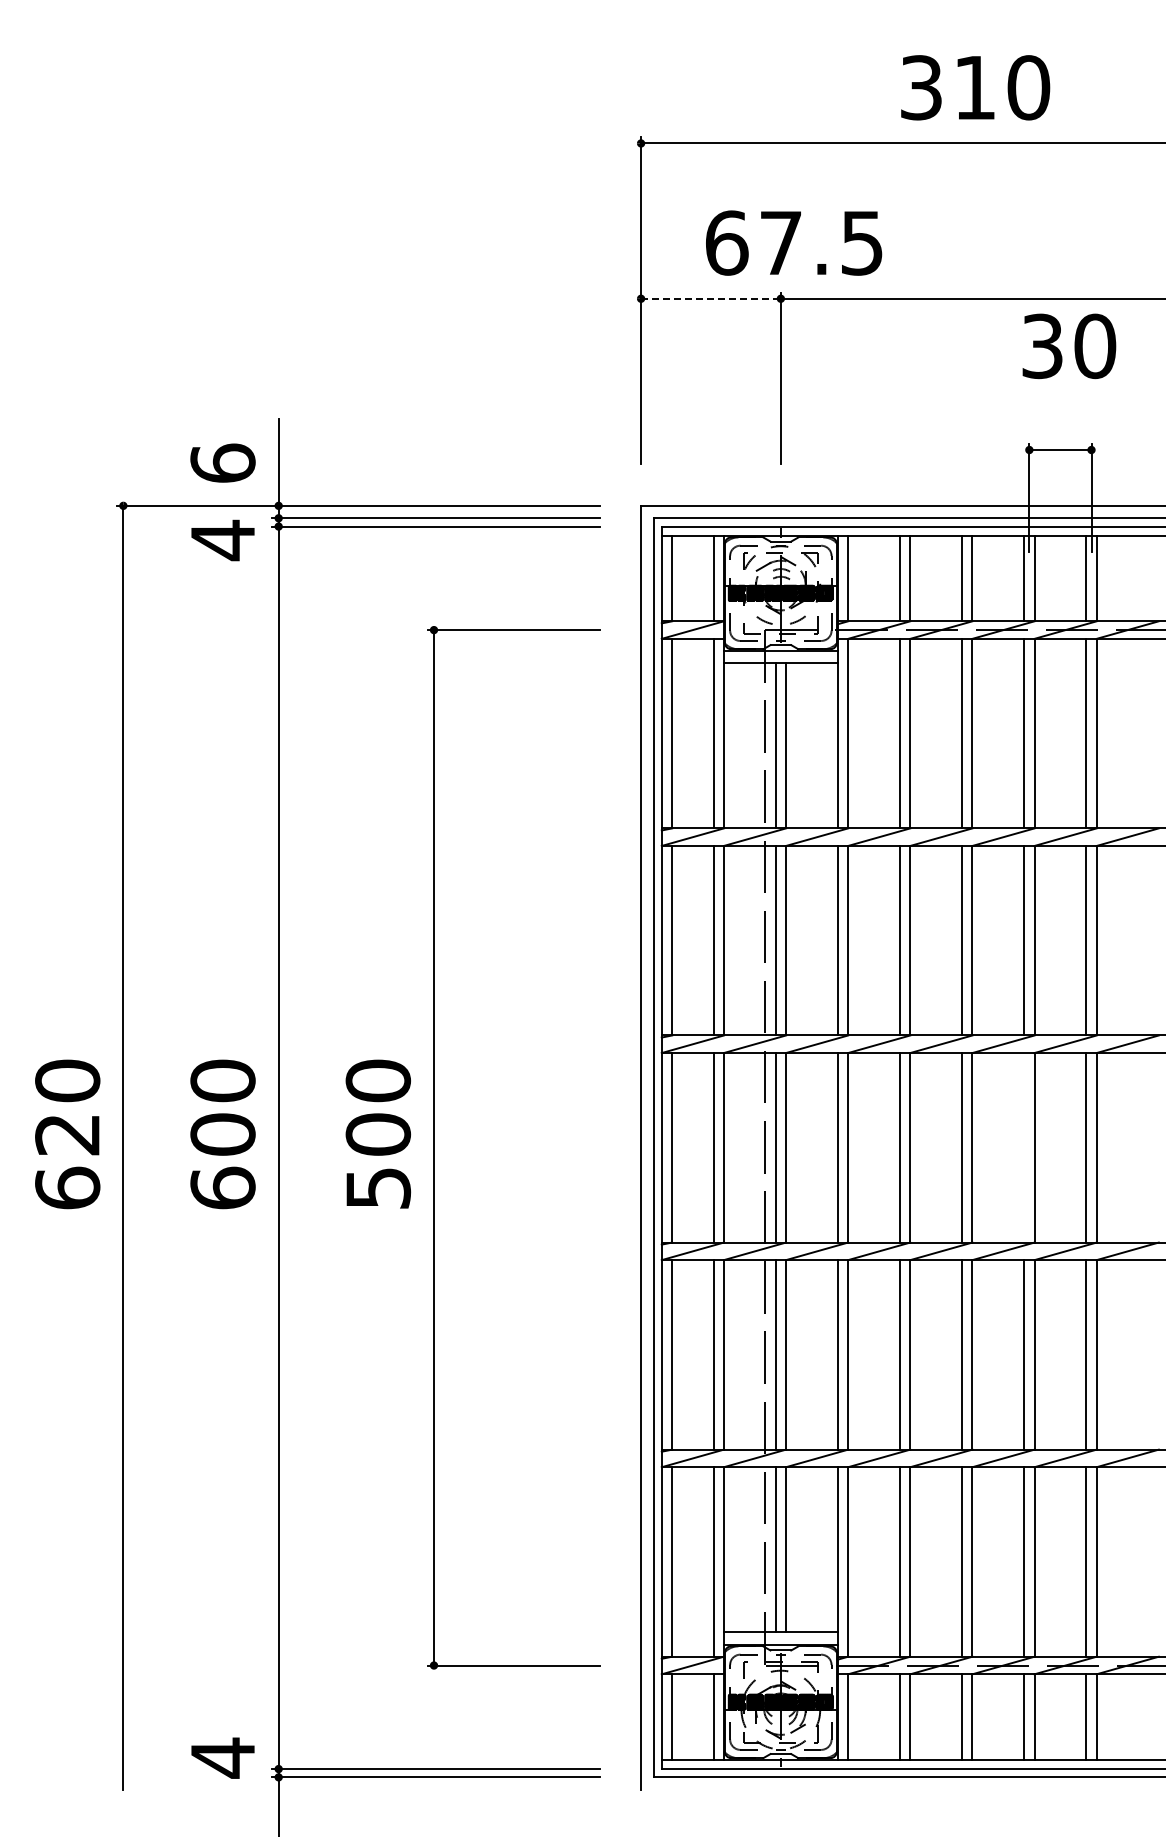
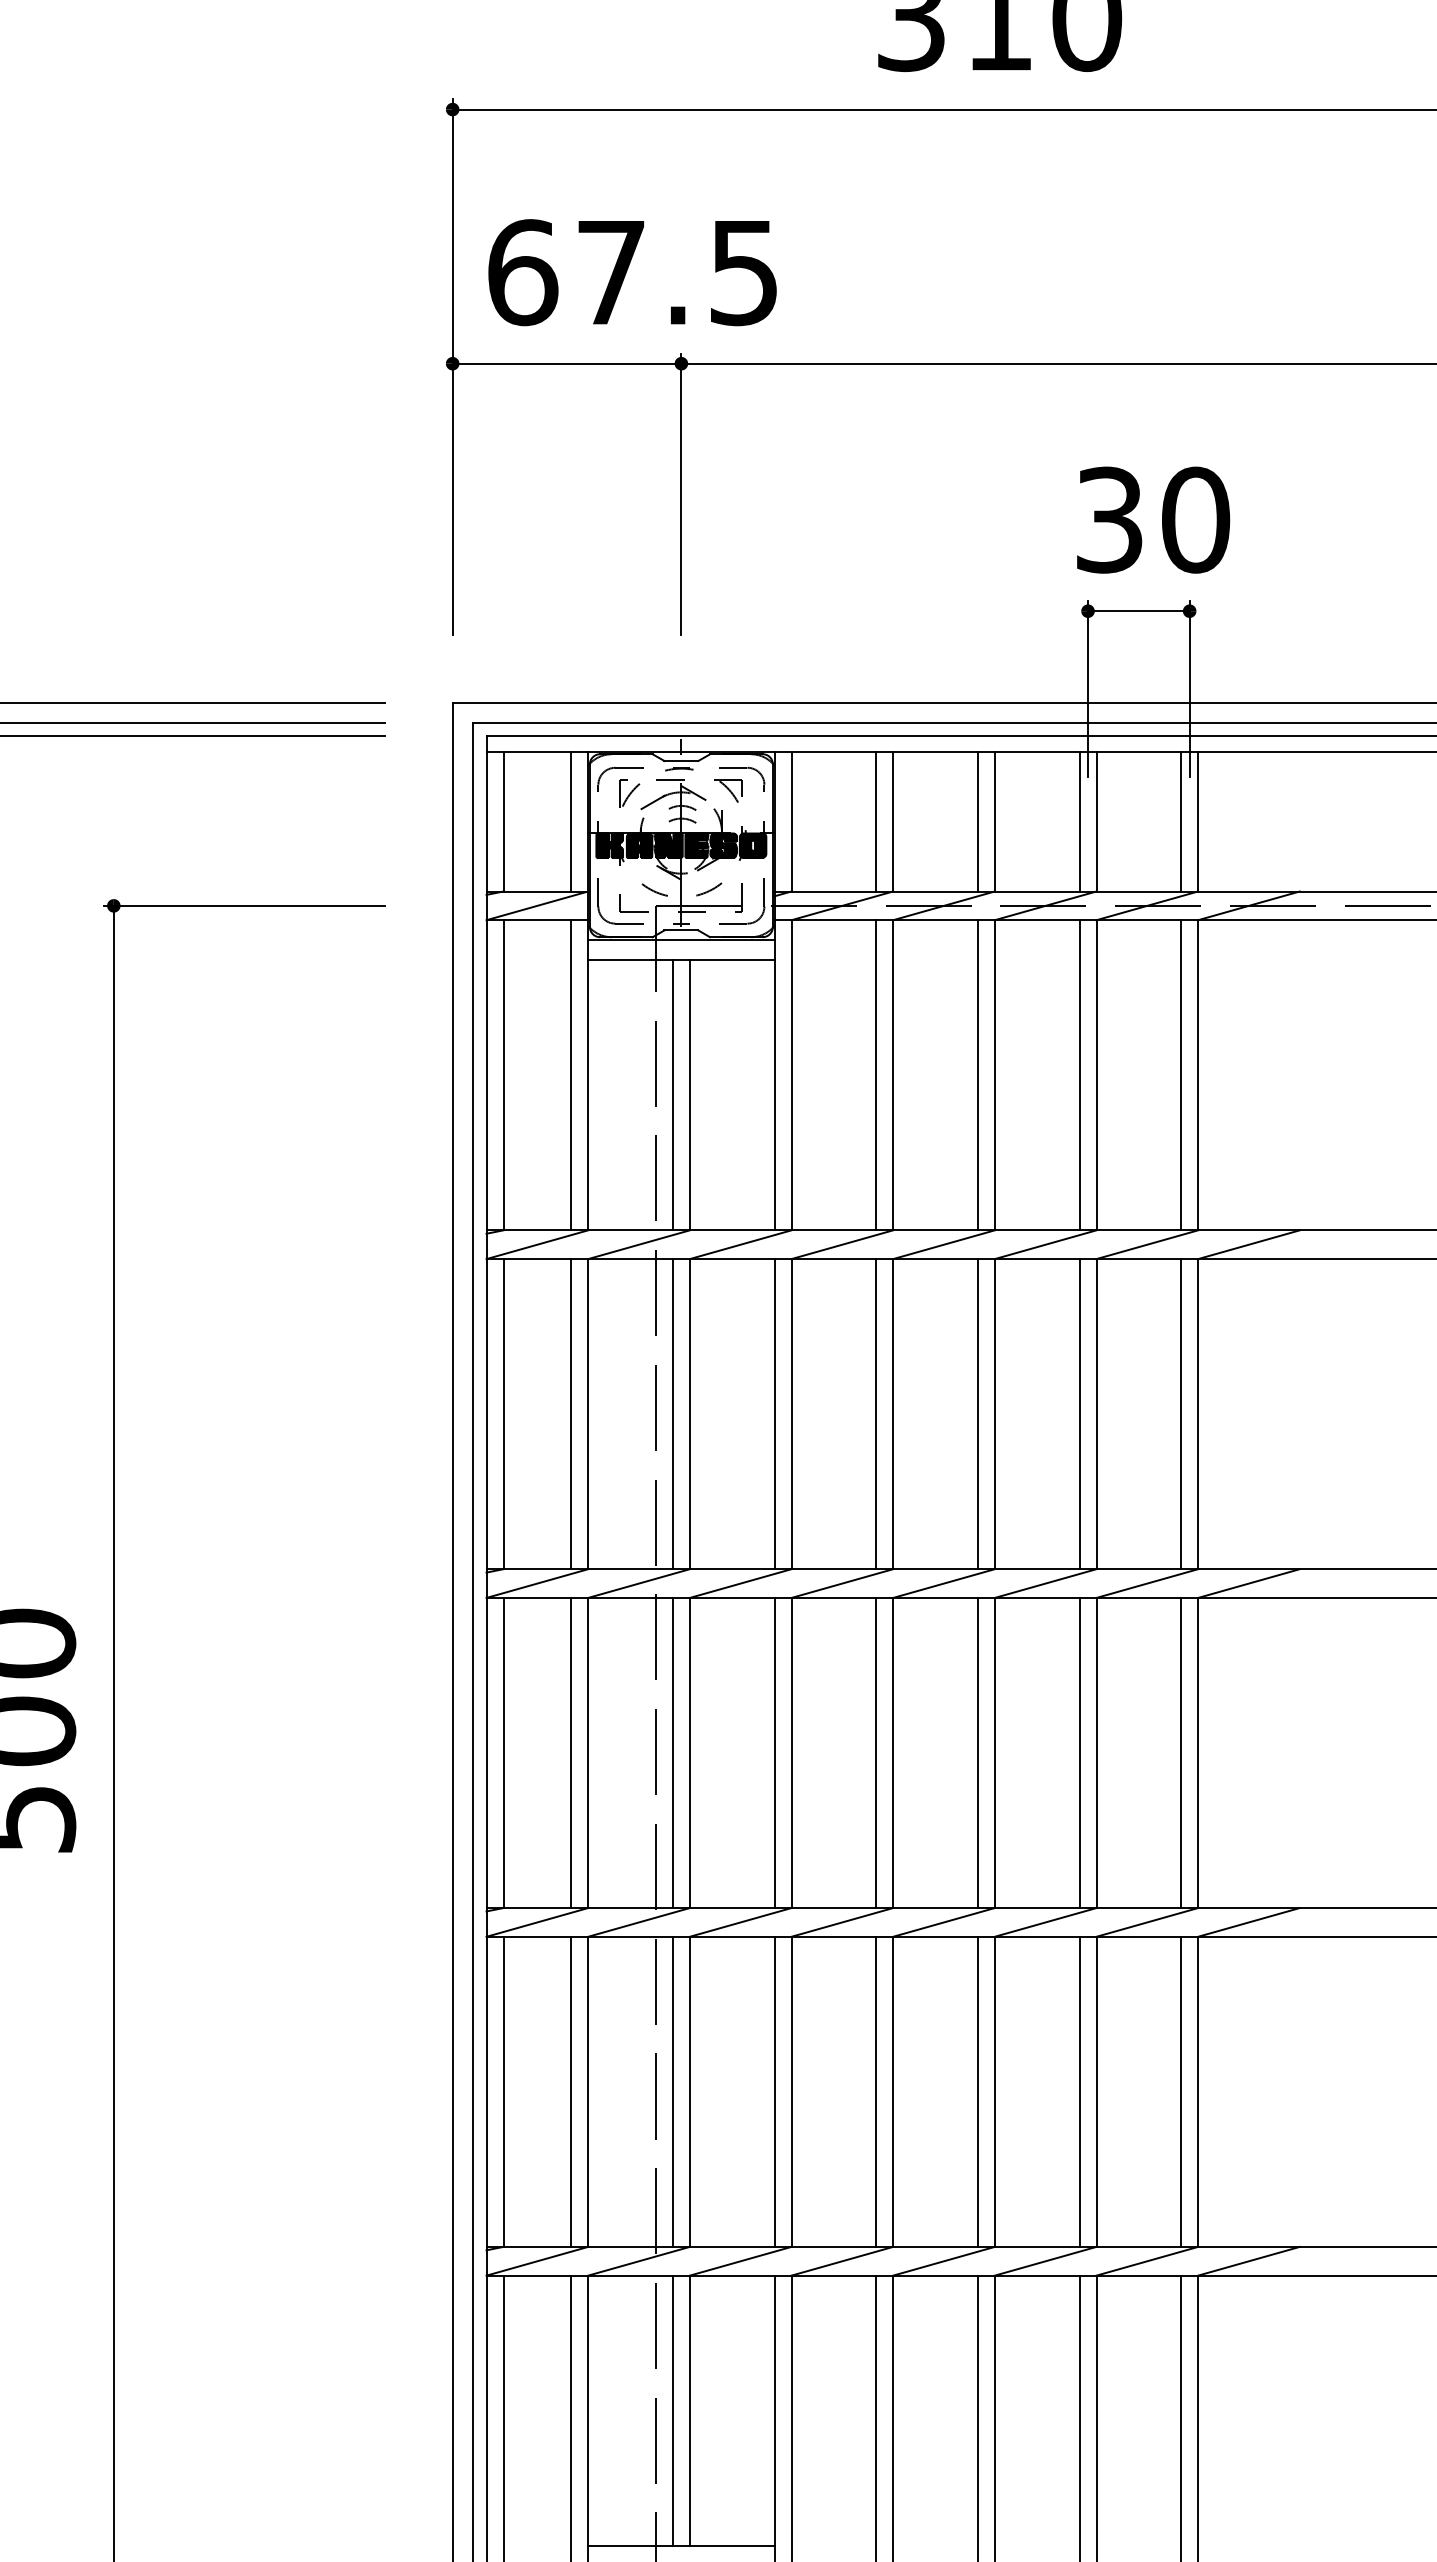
text: (794, 242) -> (633, 271), moved
line: (710, 298) -> (566, 363), dashed -> solid
text: (1069, 346) -> (1153, 520), moved
line: (1024, 1147) -> (1080, 1752), added

